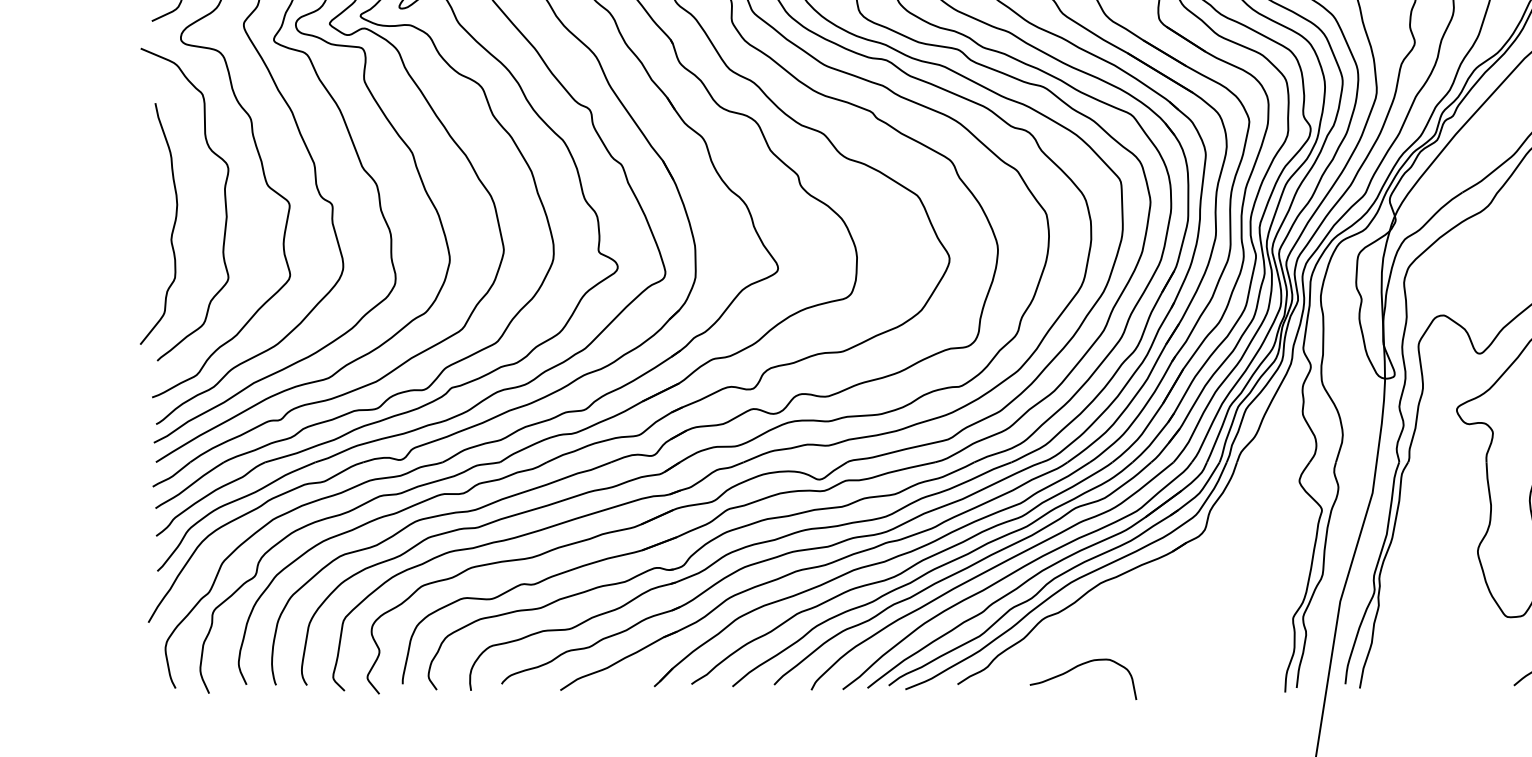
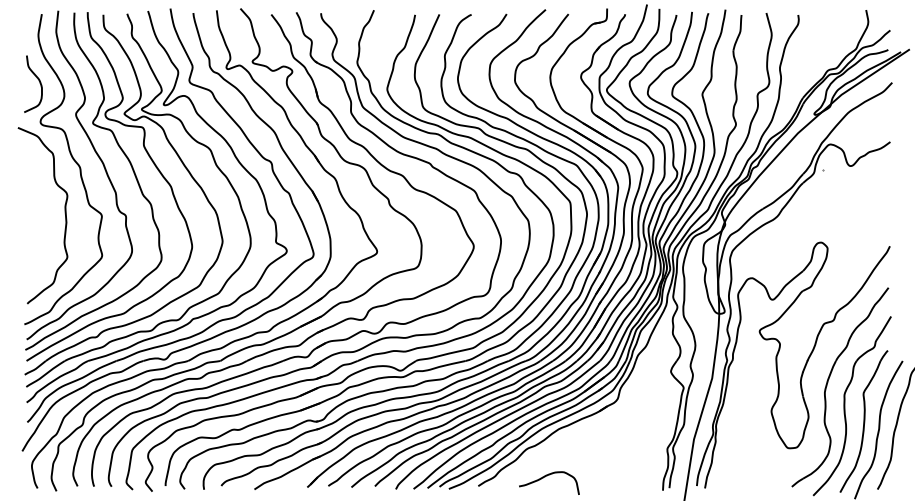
curve: (171, 227) -> (35, 228), removed

